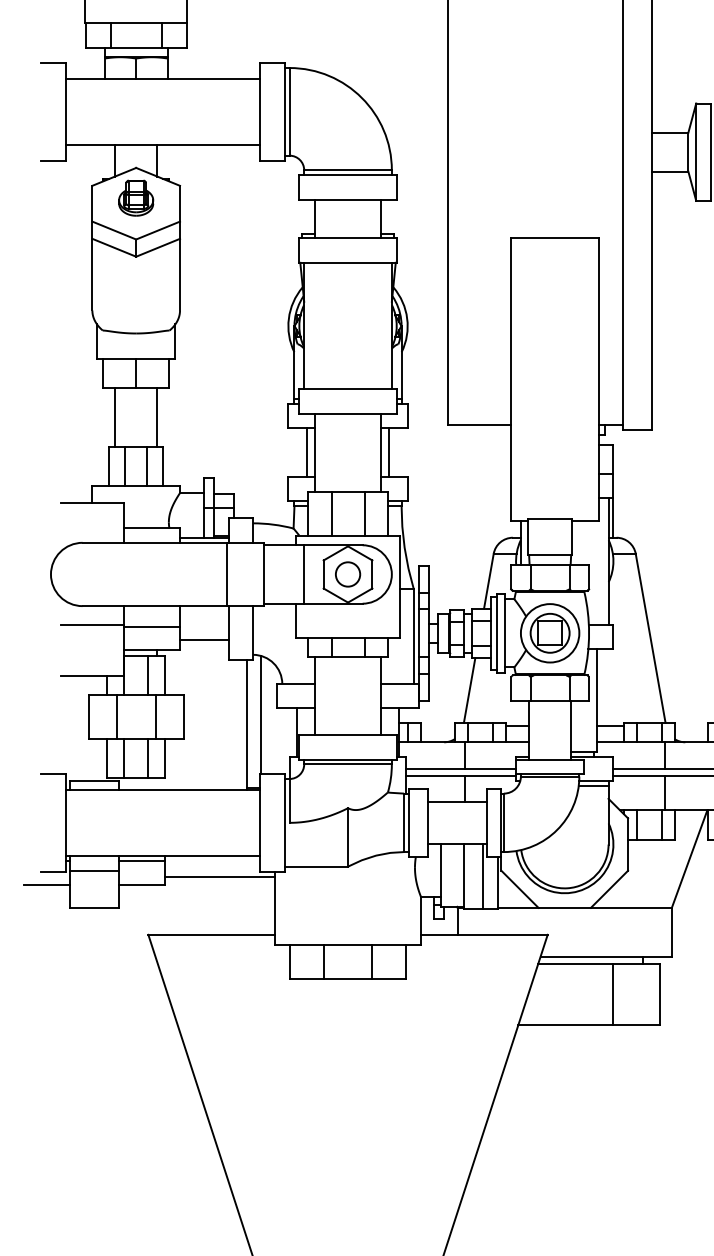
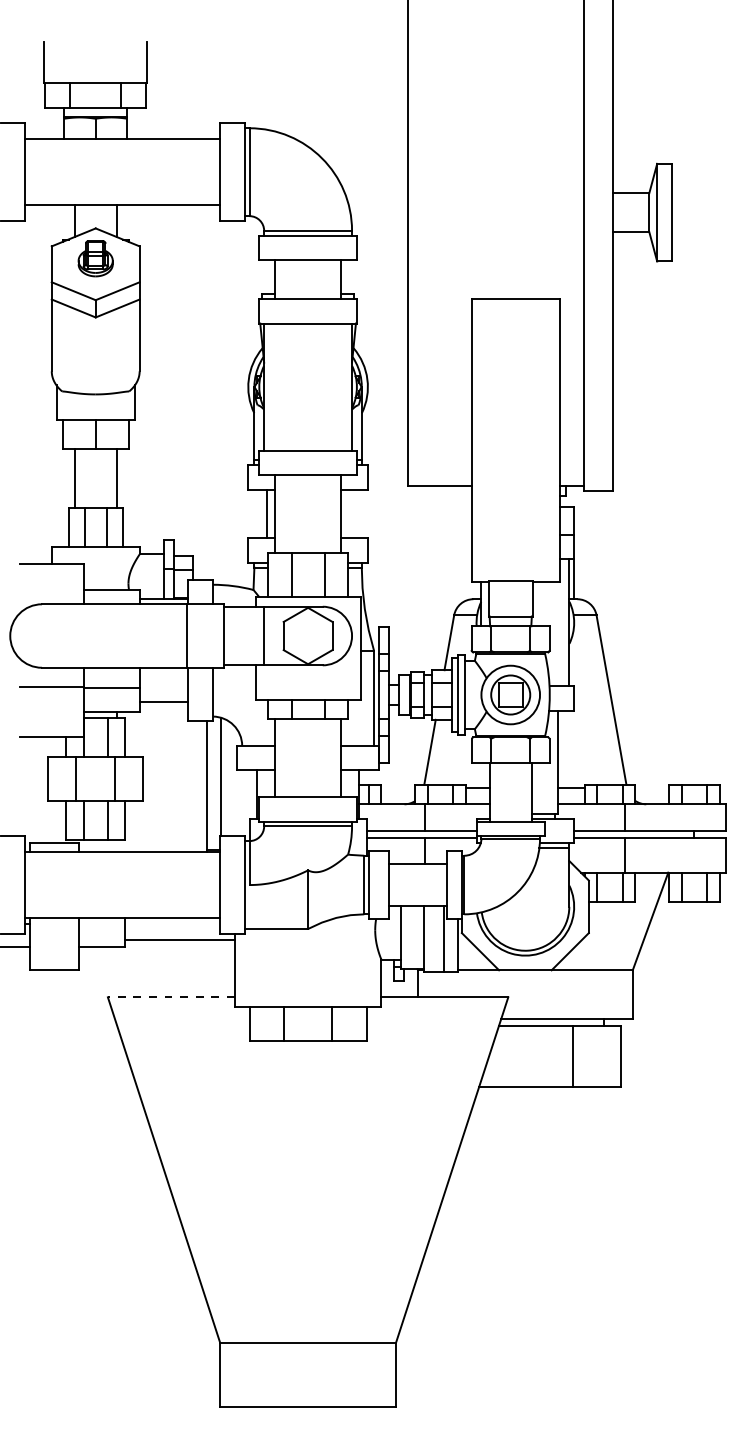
line: (389, 452) -> (349, 513), removed
circle: (348, 574) -> (308, 636), removed
line: (141, 861) -> (101, 923), removed
line: (94, 871) -> (53, 933), removed
line: (210, 934) -> (170, 997), solid -> dashed

